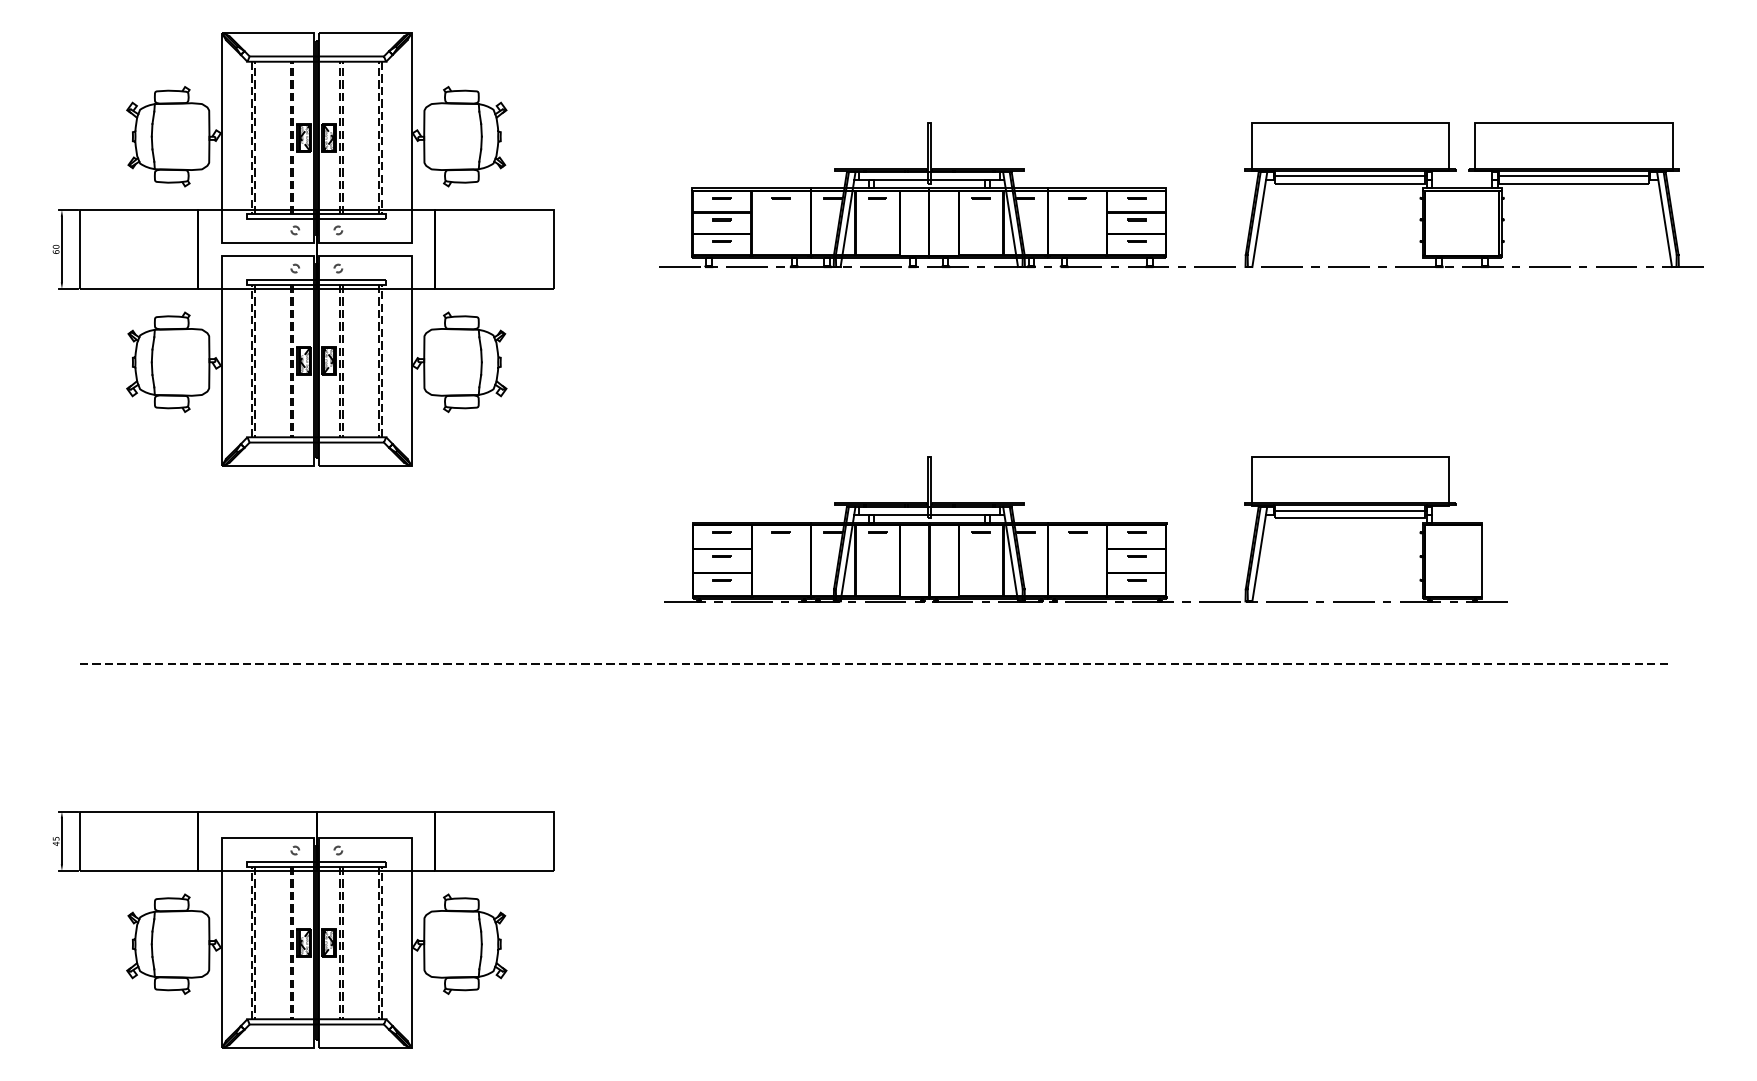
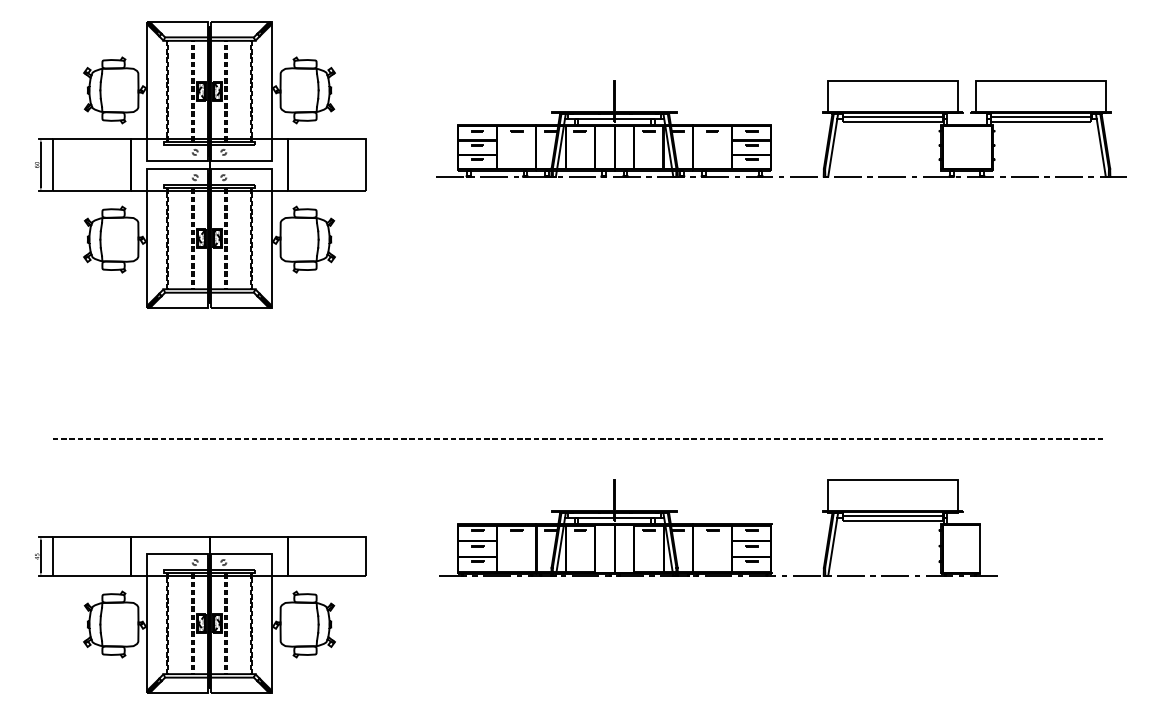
part: (1086, 528) -> (718, 527), moved

